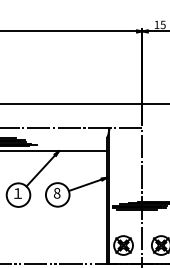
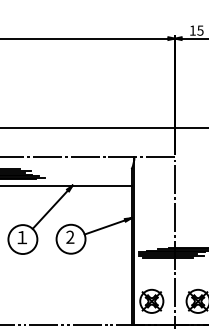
text: (56, 193) -> (69, 237), 8 -> 2

